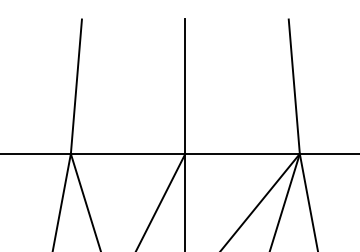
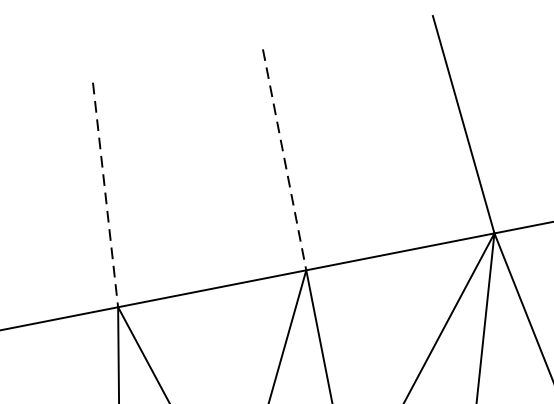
line: (76, 87) -> (105, 196), solid -> dashed
line: (185, 87) -> (285, 161), solid -> dashed

